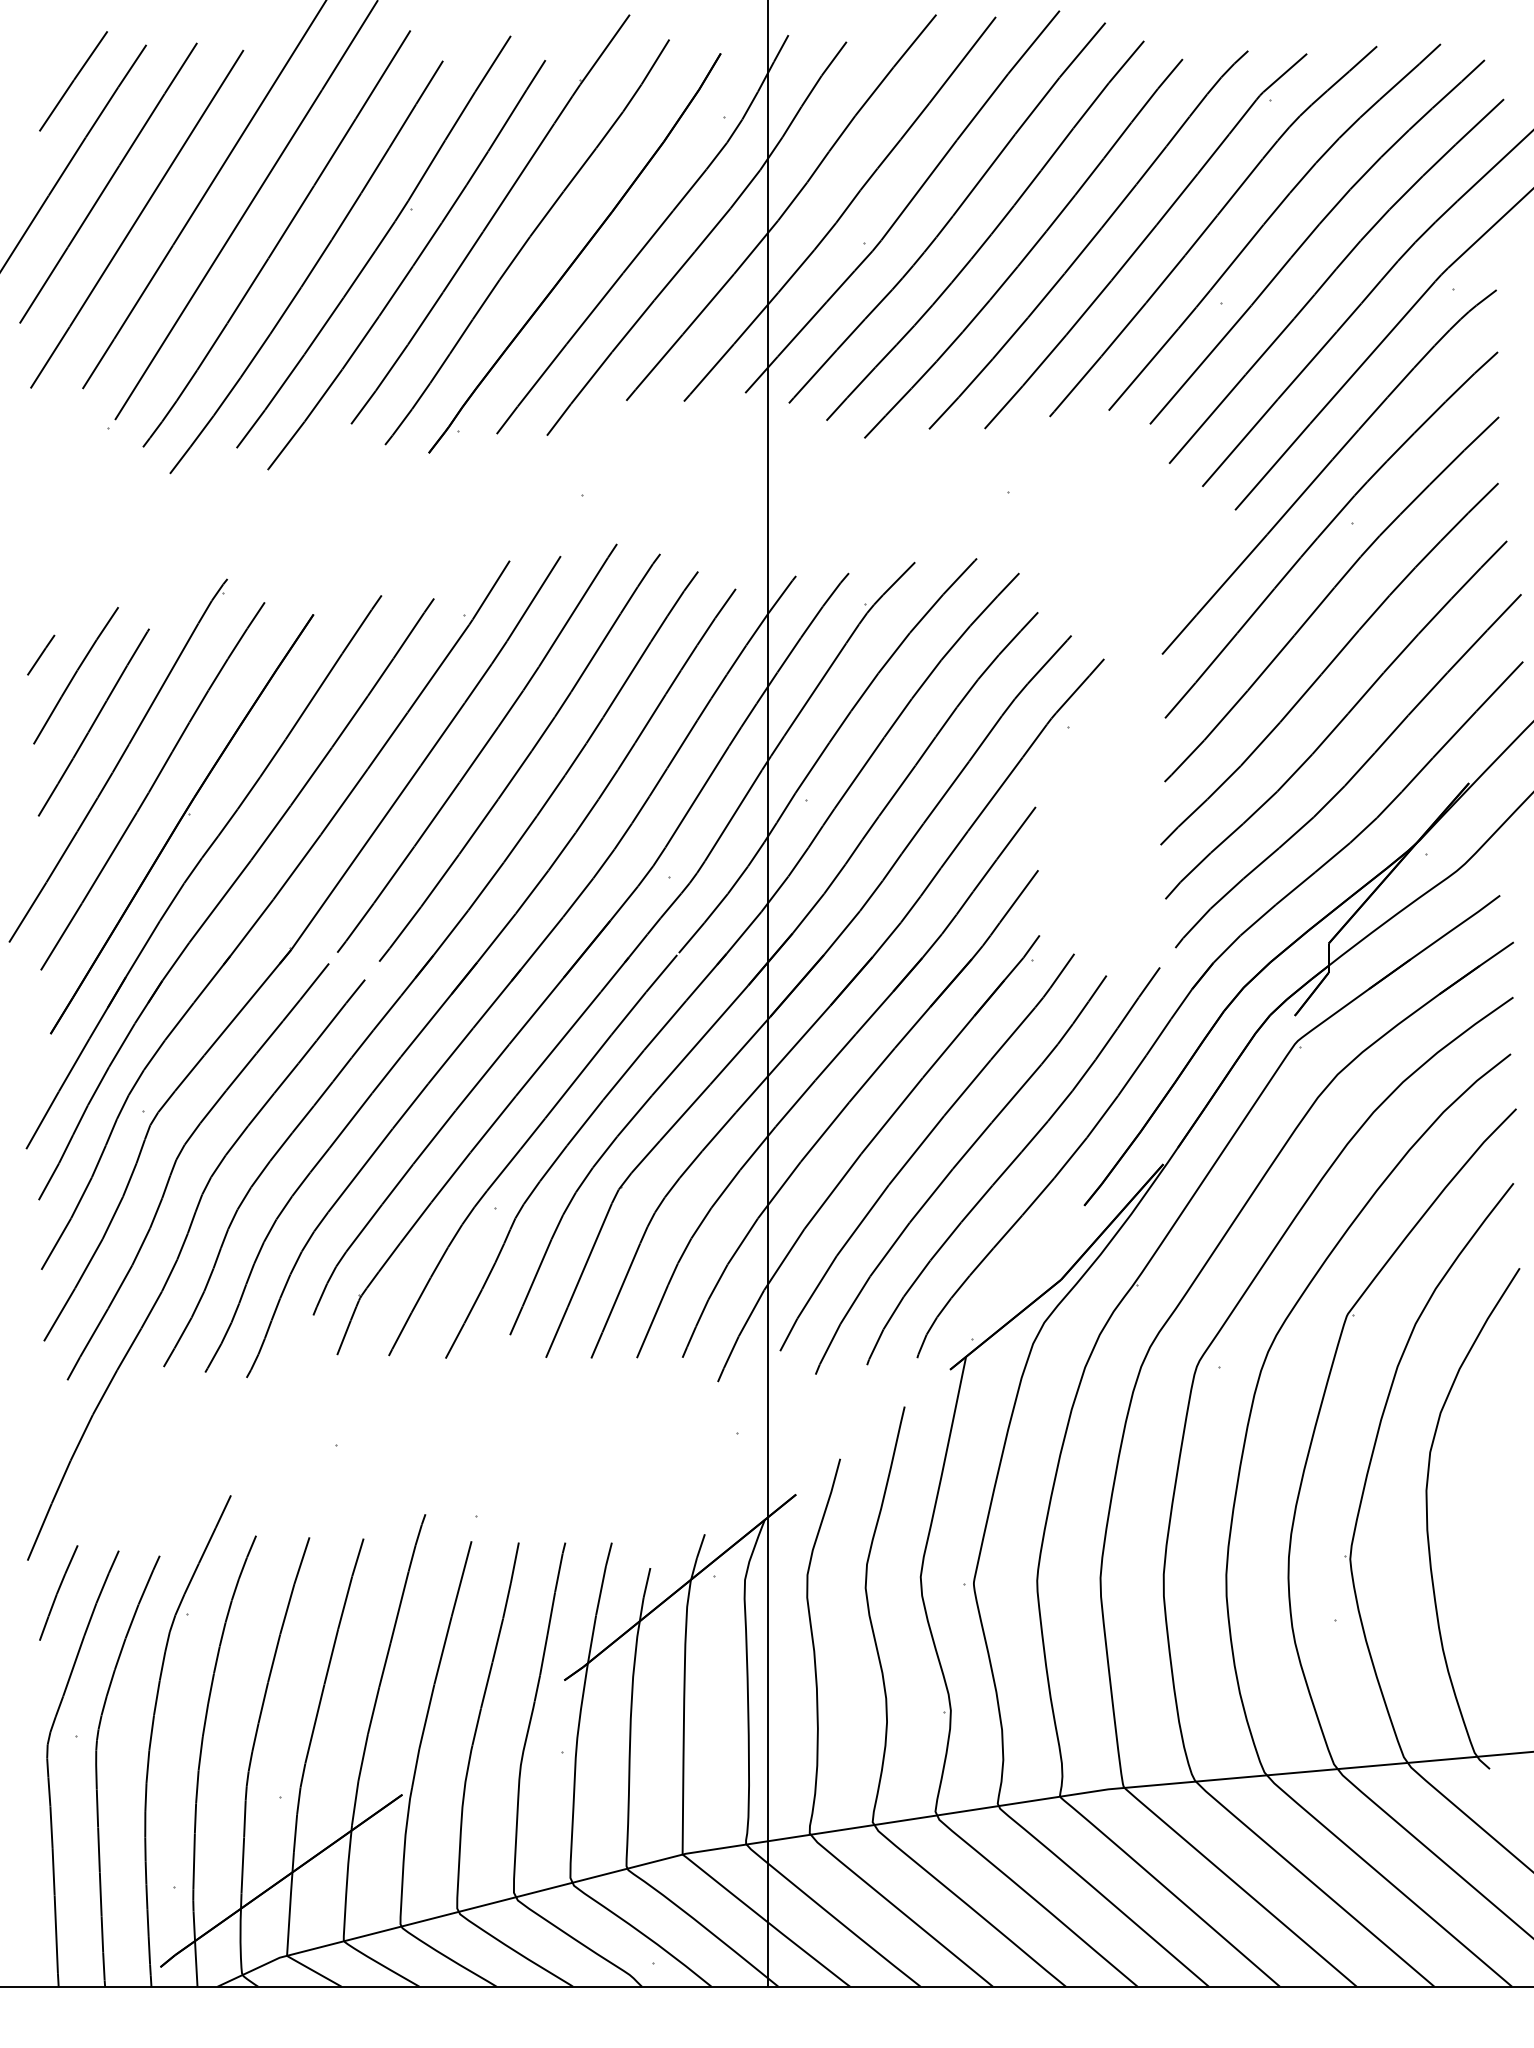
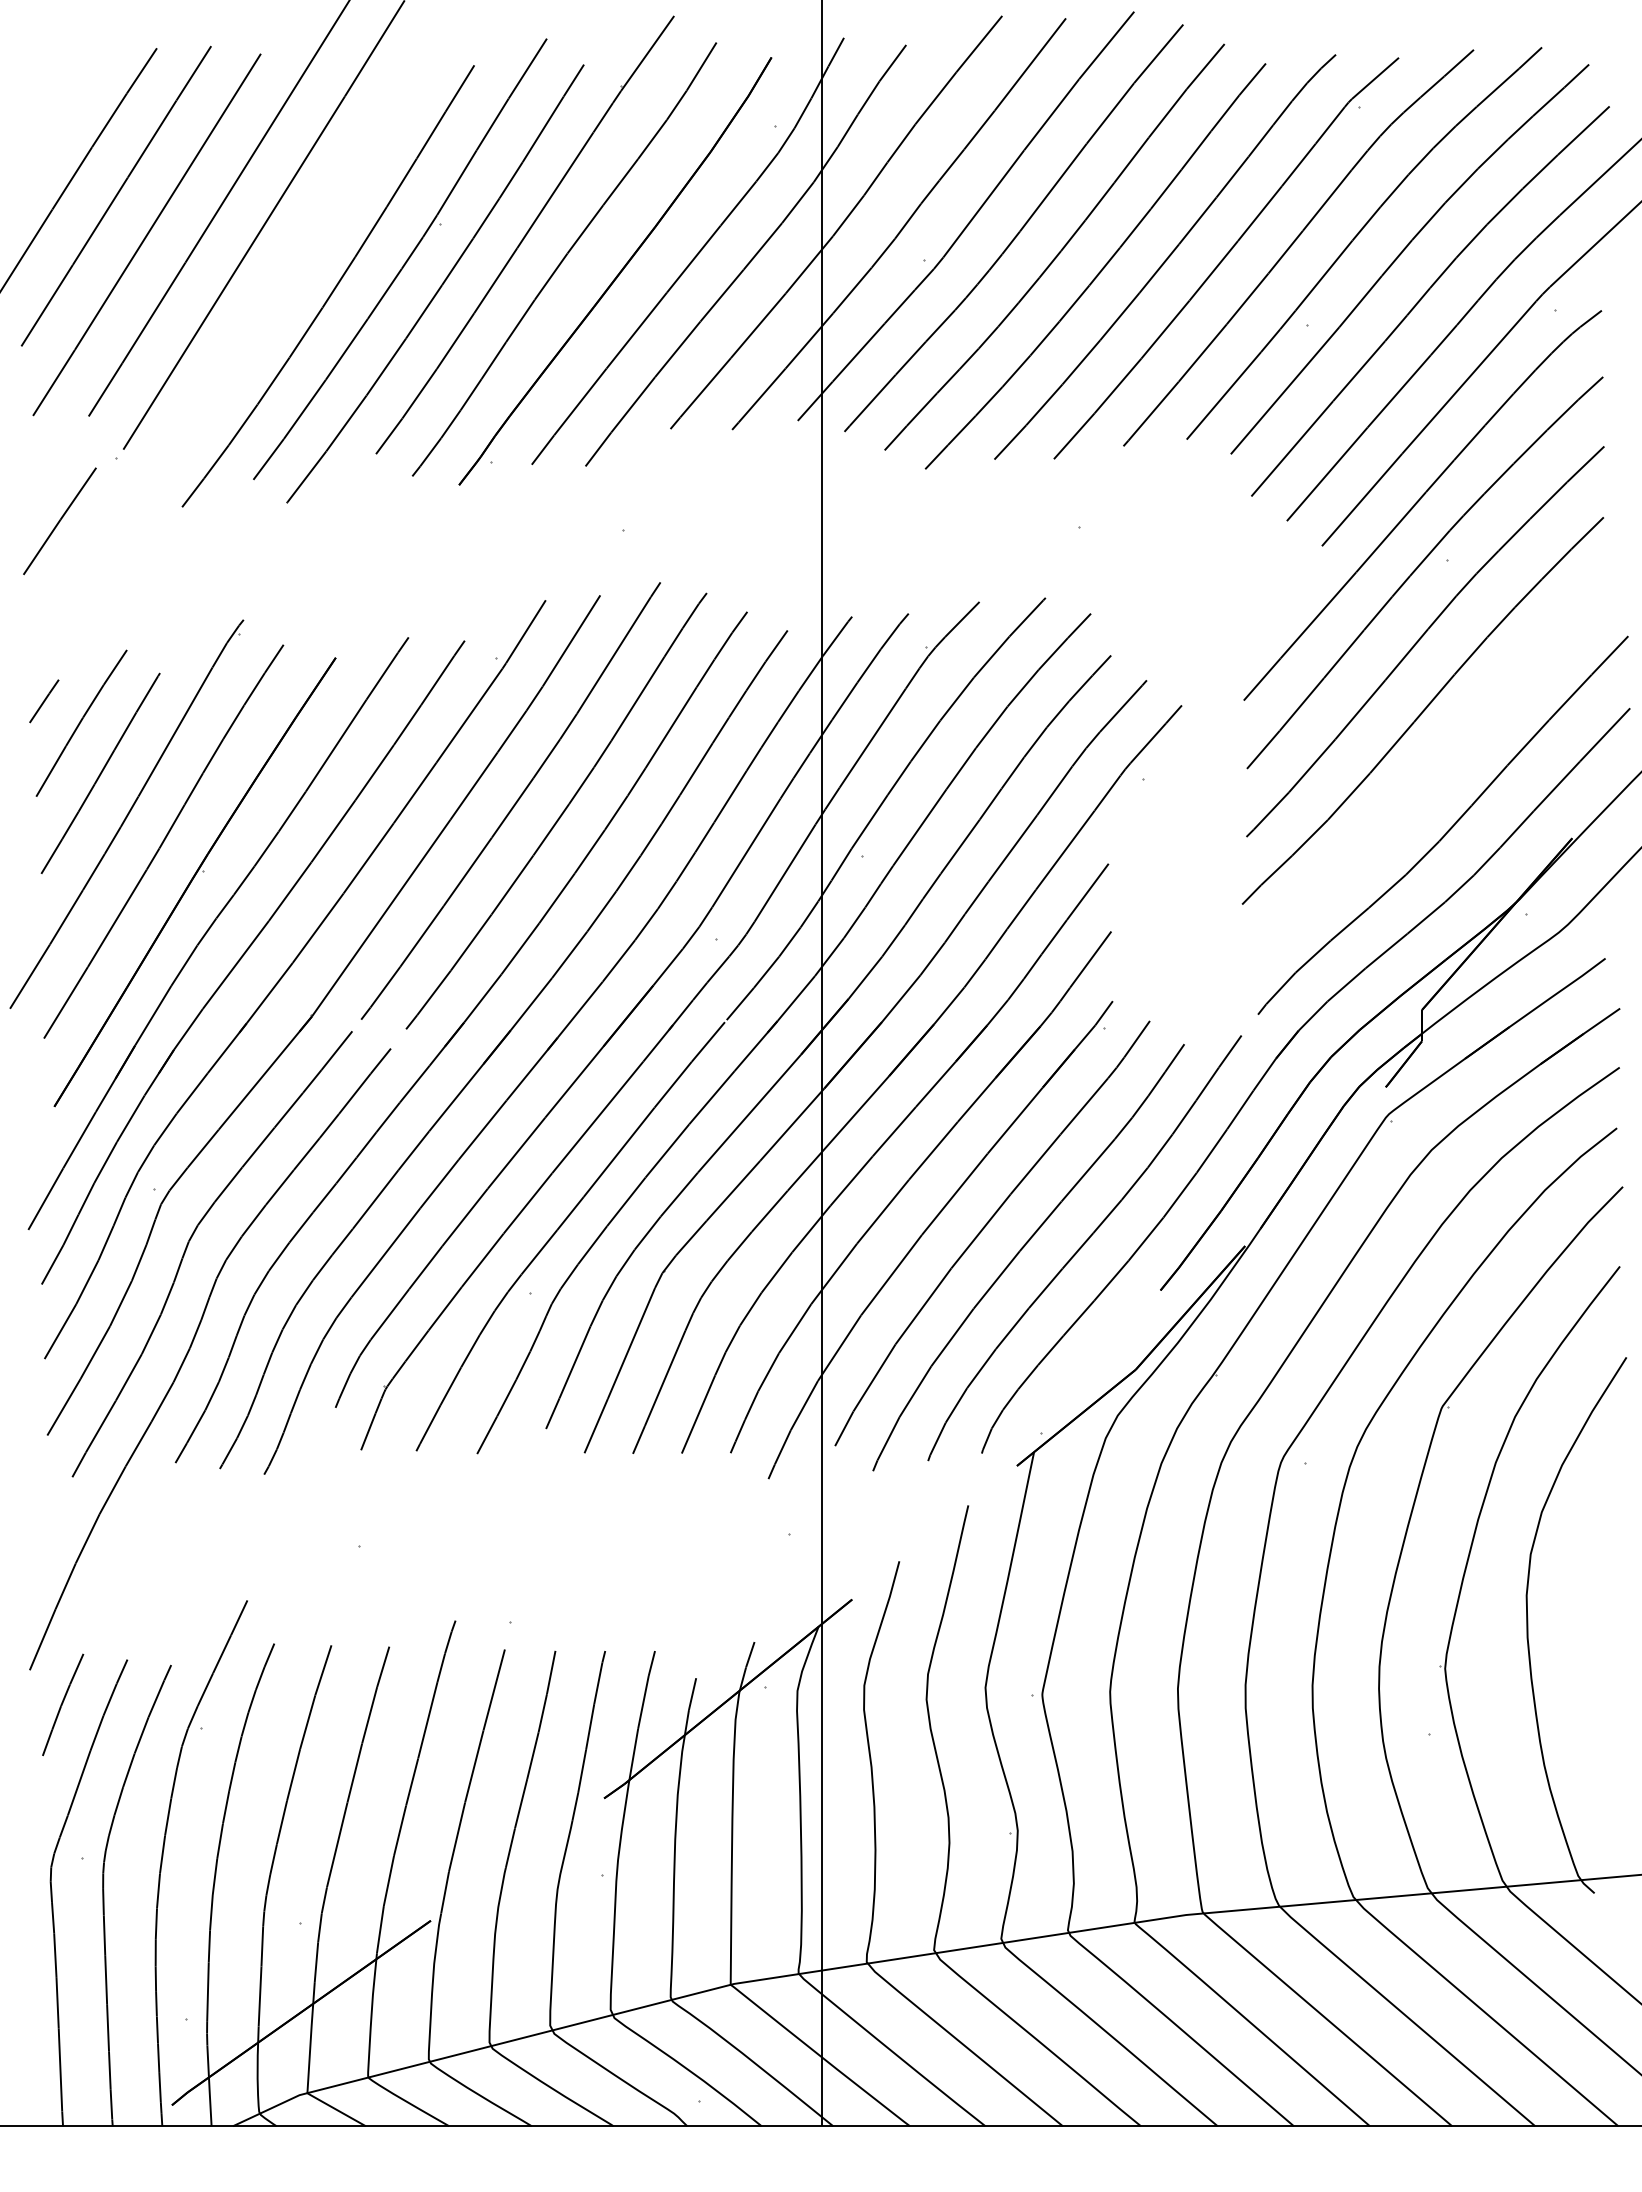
line: (73, 81) -> (59, 521), moved
curve: (278, 240) -> (298, 257), removed
curve: (1340, 720) -> (1434, 771), removed

